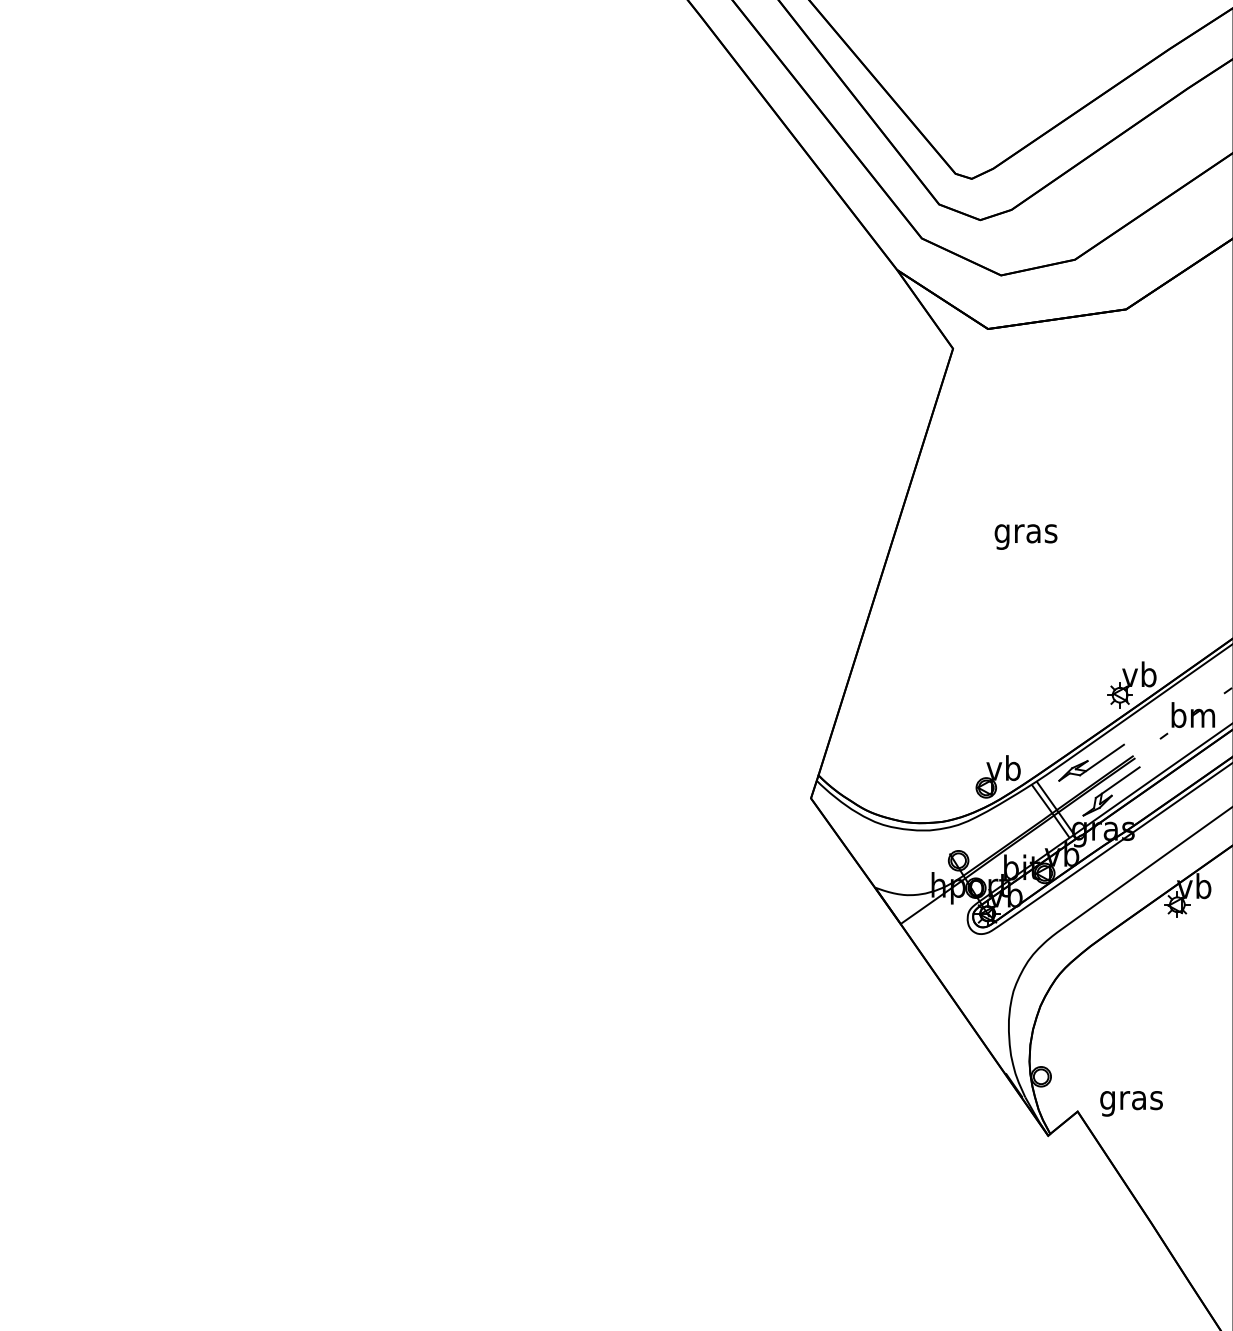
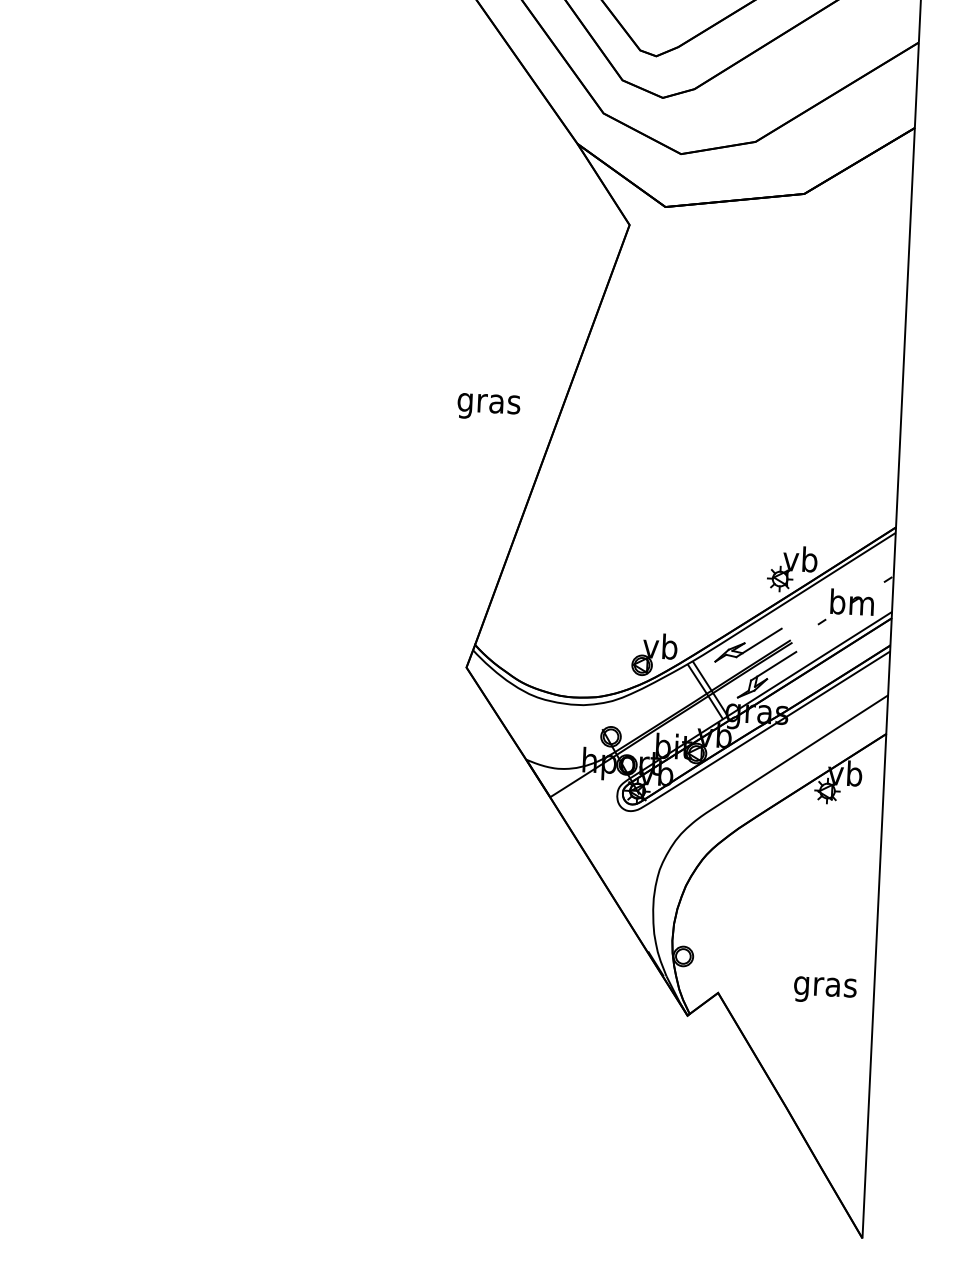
text: (1025, 536) -> (488, 406), moved
text: (1131, 1103) -> (825, 989), moved

